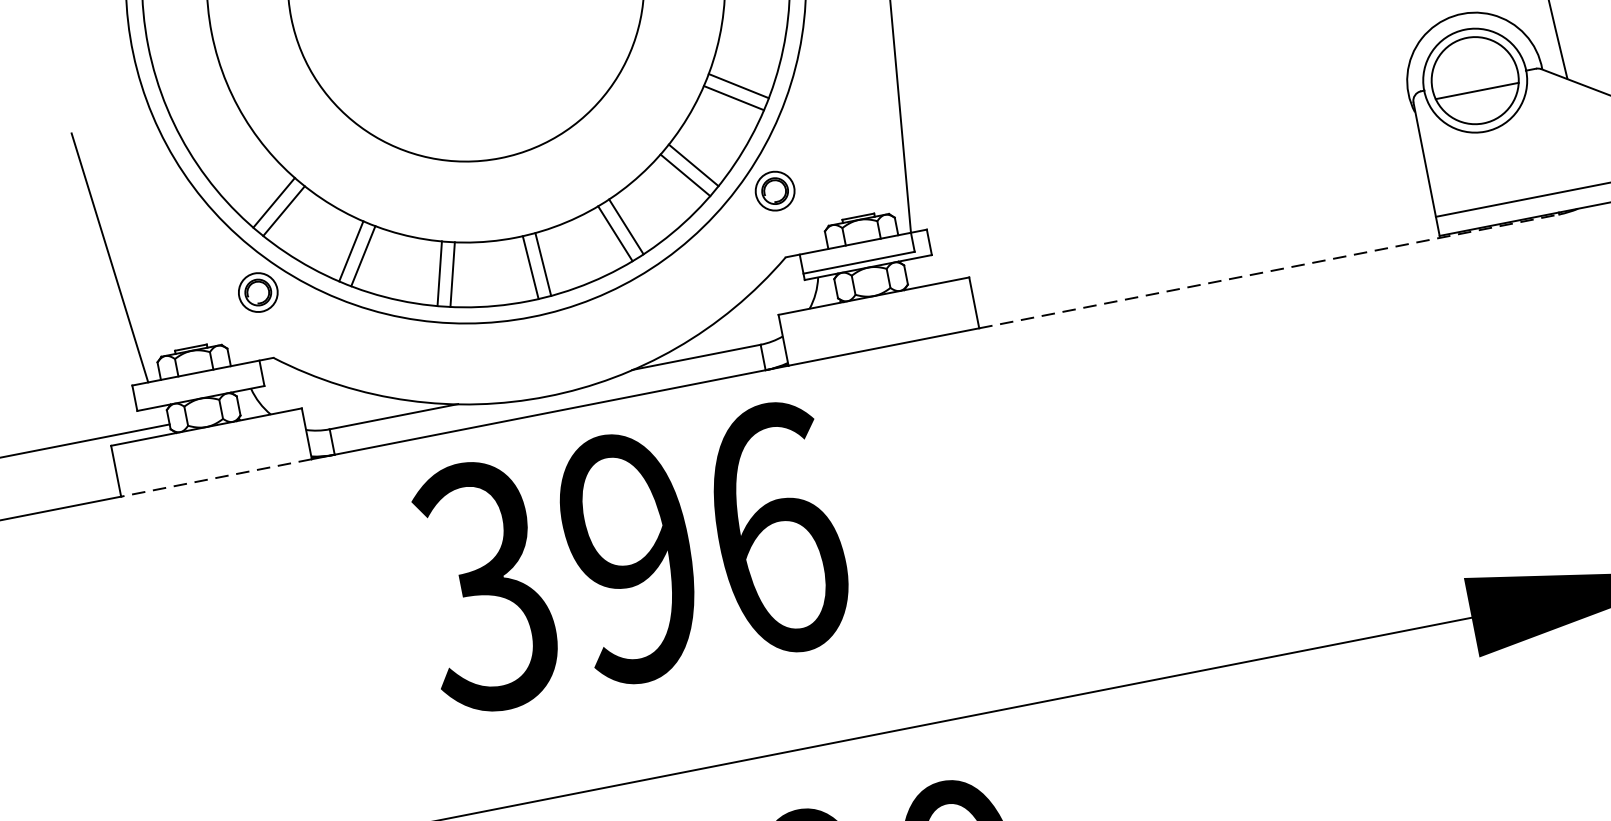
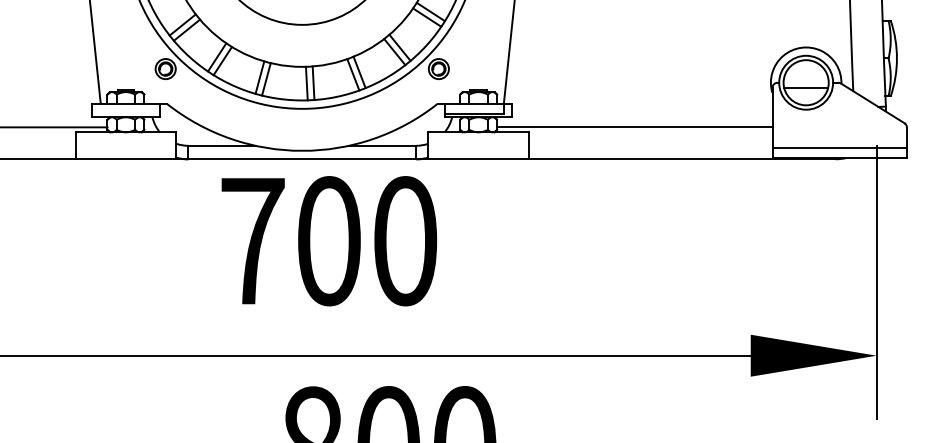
line: (1166, 229) -> (634, 127), added
line: (1269, 271) -> (682, 159), dashed -> solid
line: (215, 478) -> (125, 159), dashed -> solid
text: (630, 558) -> (328, 241), 396 -> 700

